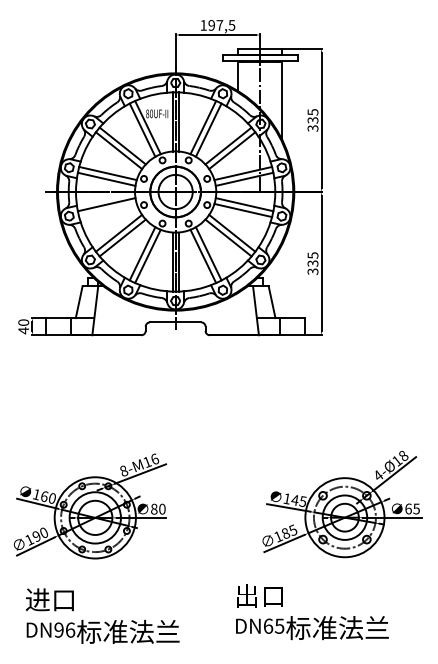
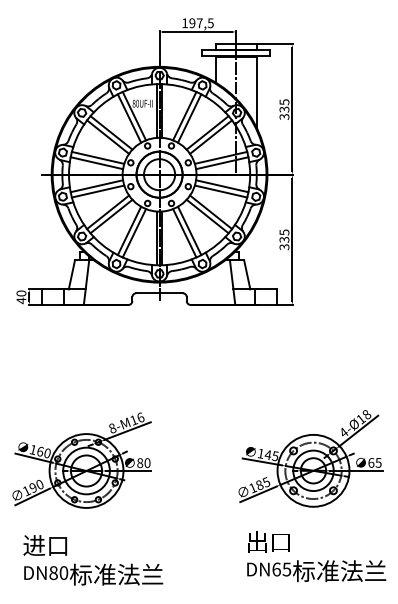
line: (107, 210) -> (97, 191), added
text: (312, 612) -> (316, 557), moved
text: (64, 629) -> (58, 572), DN96 -> DN80

